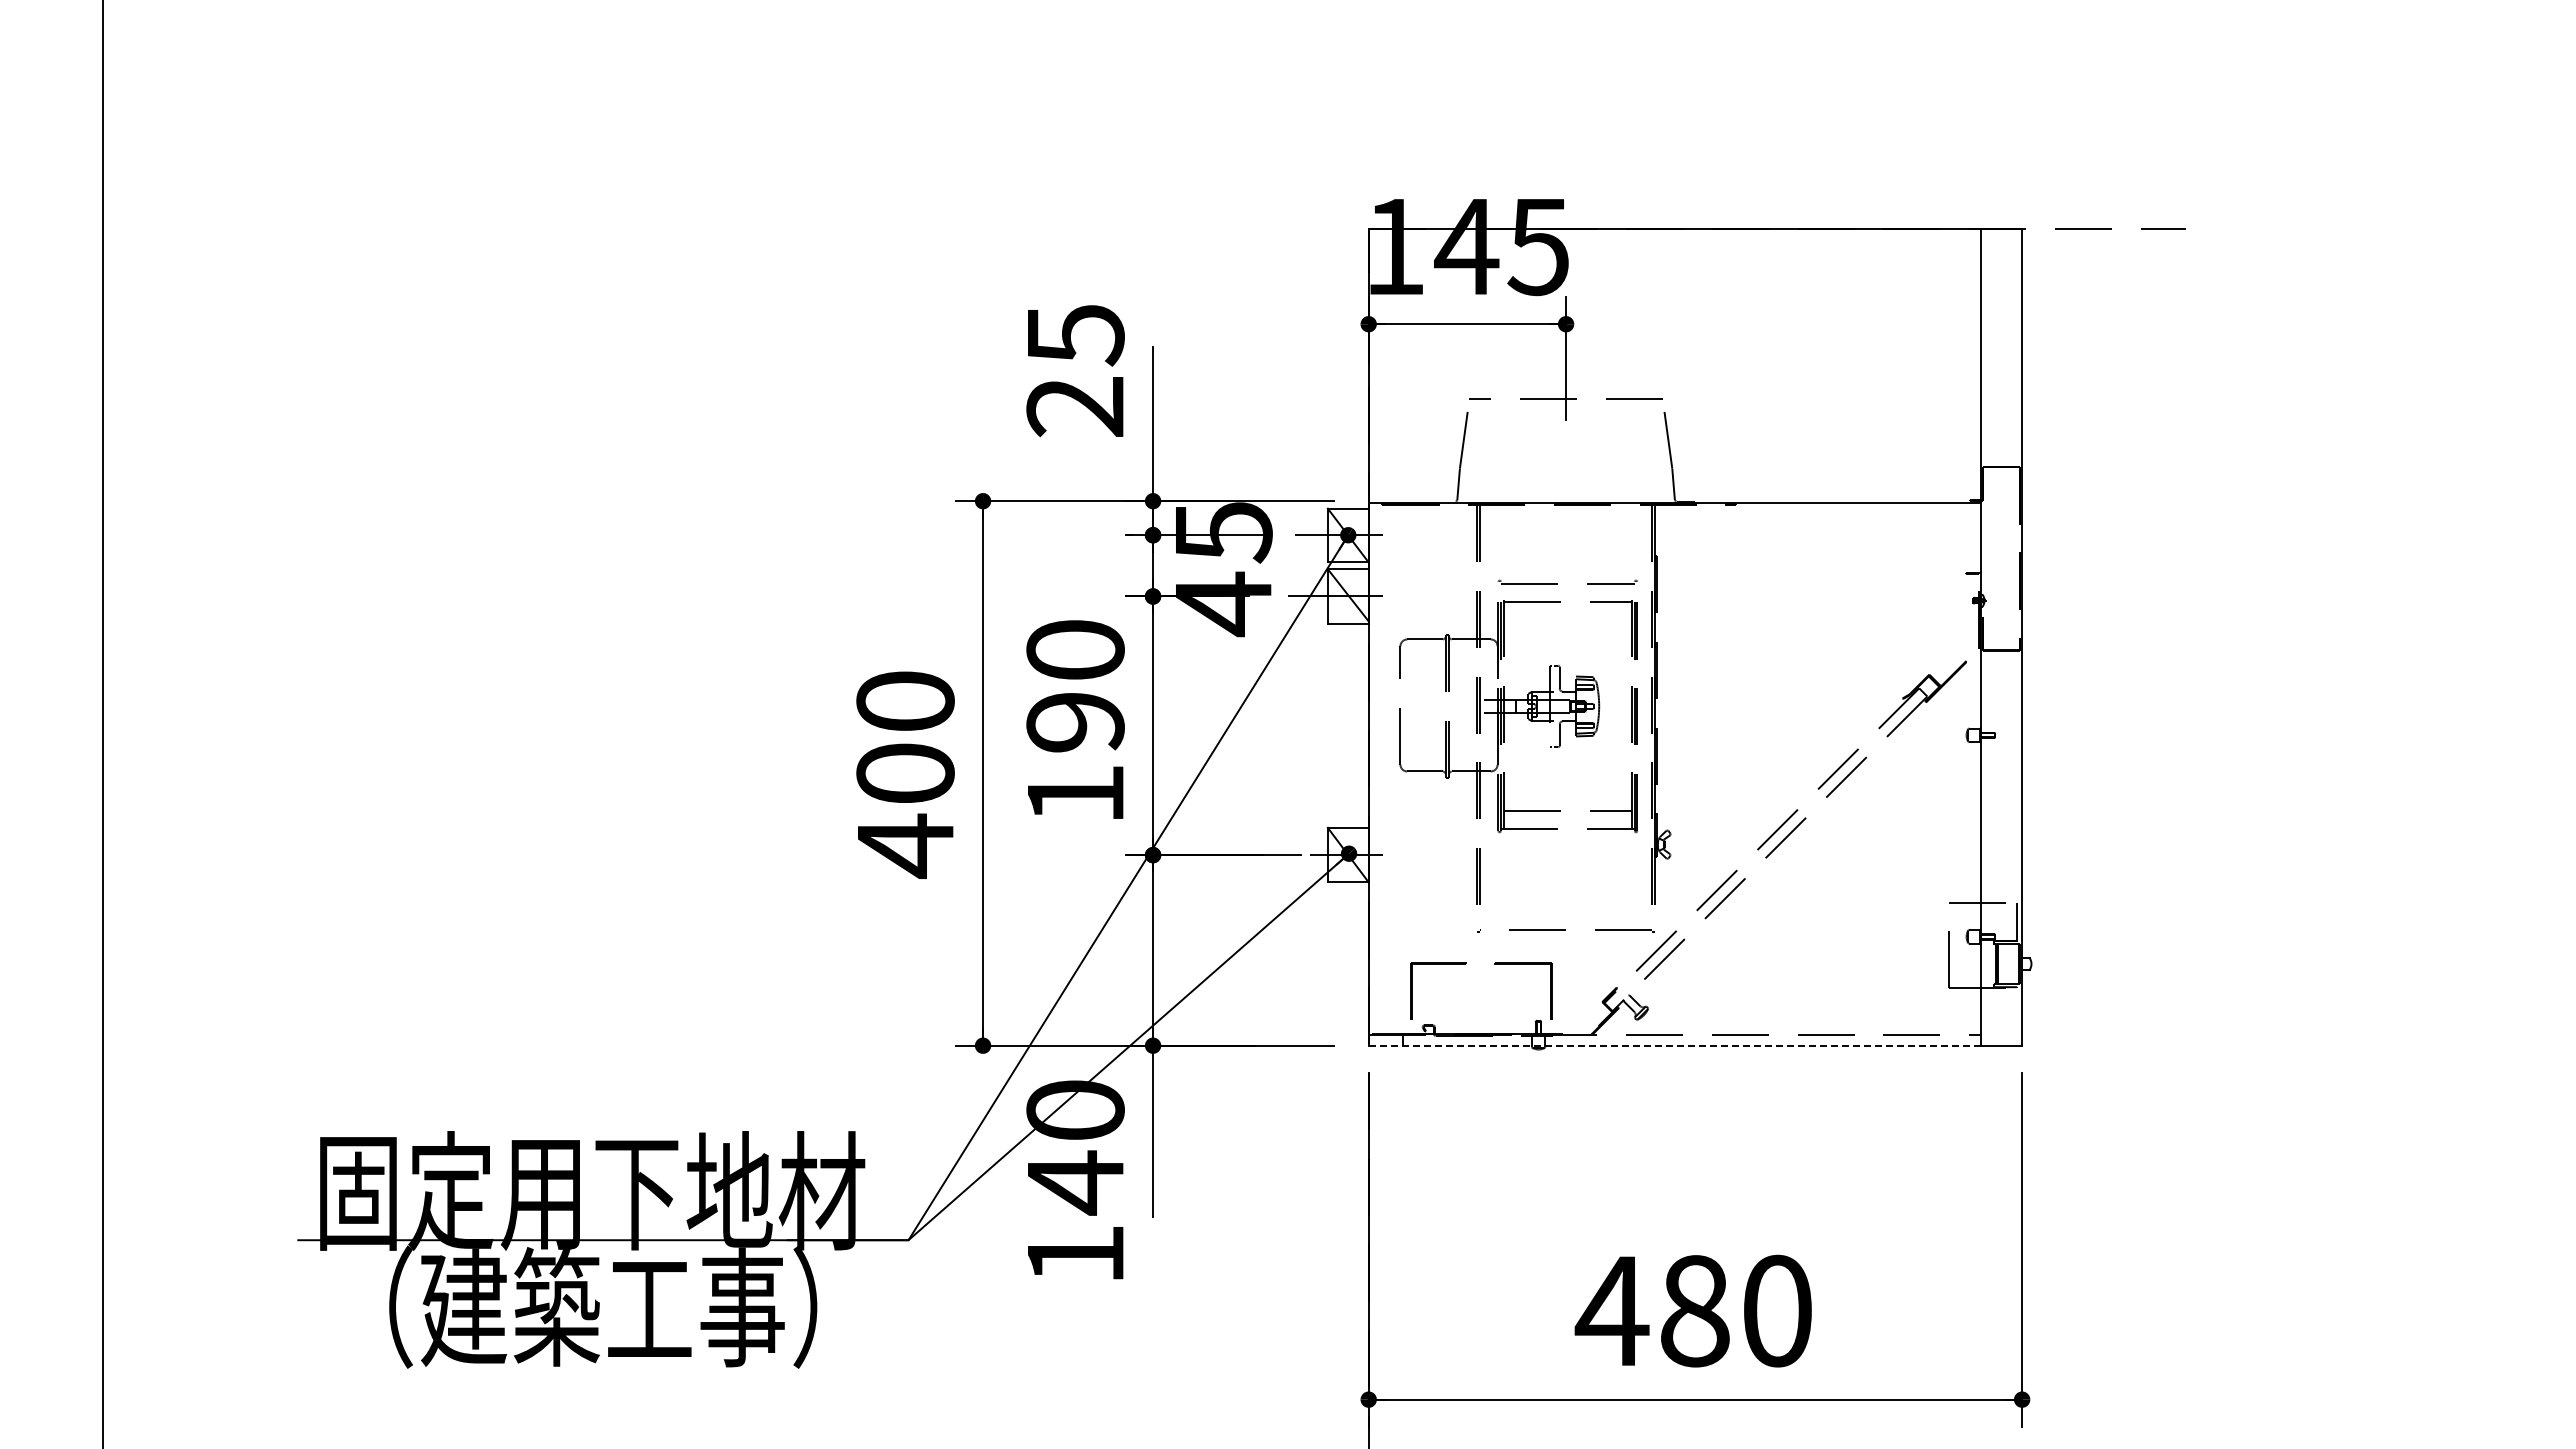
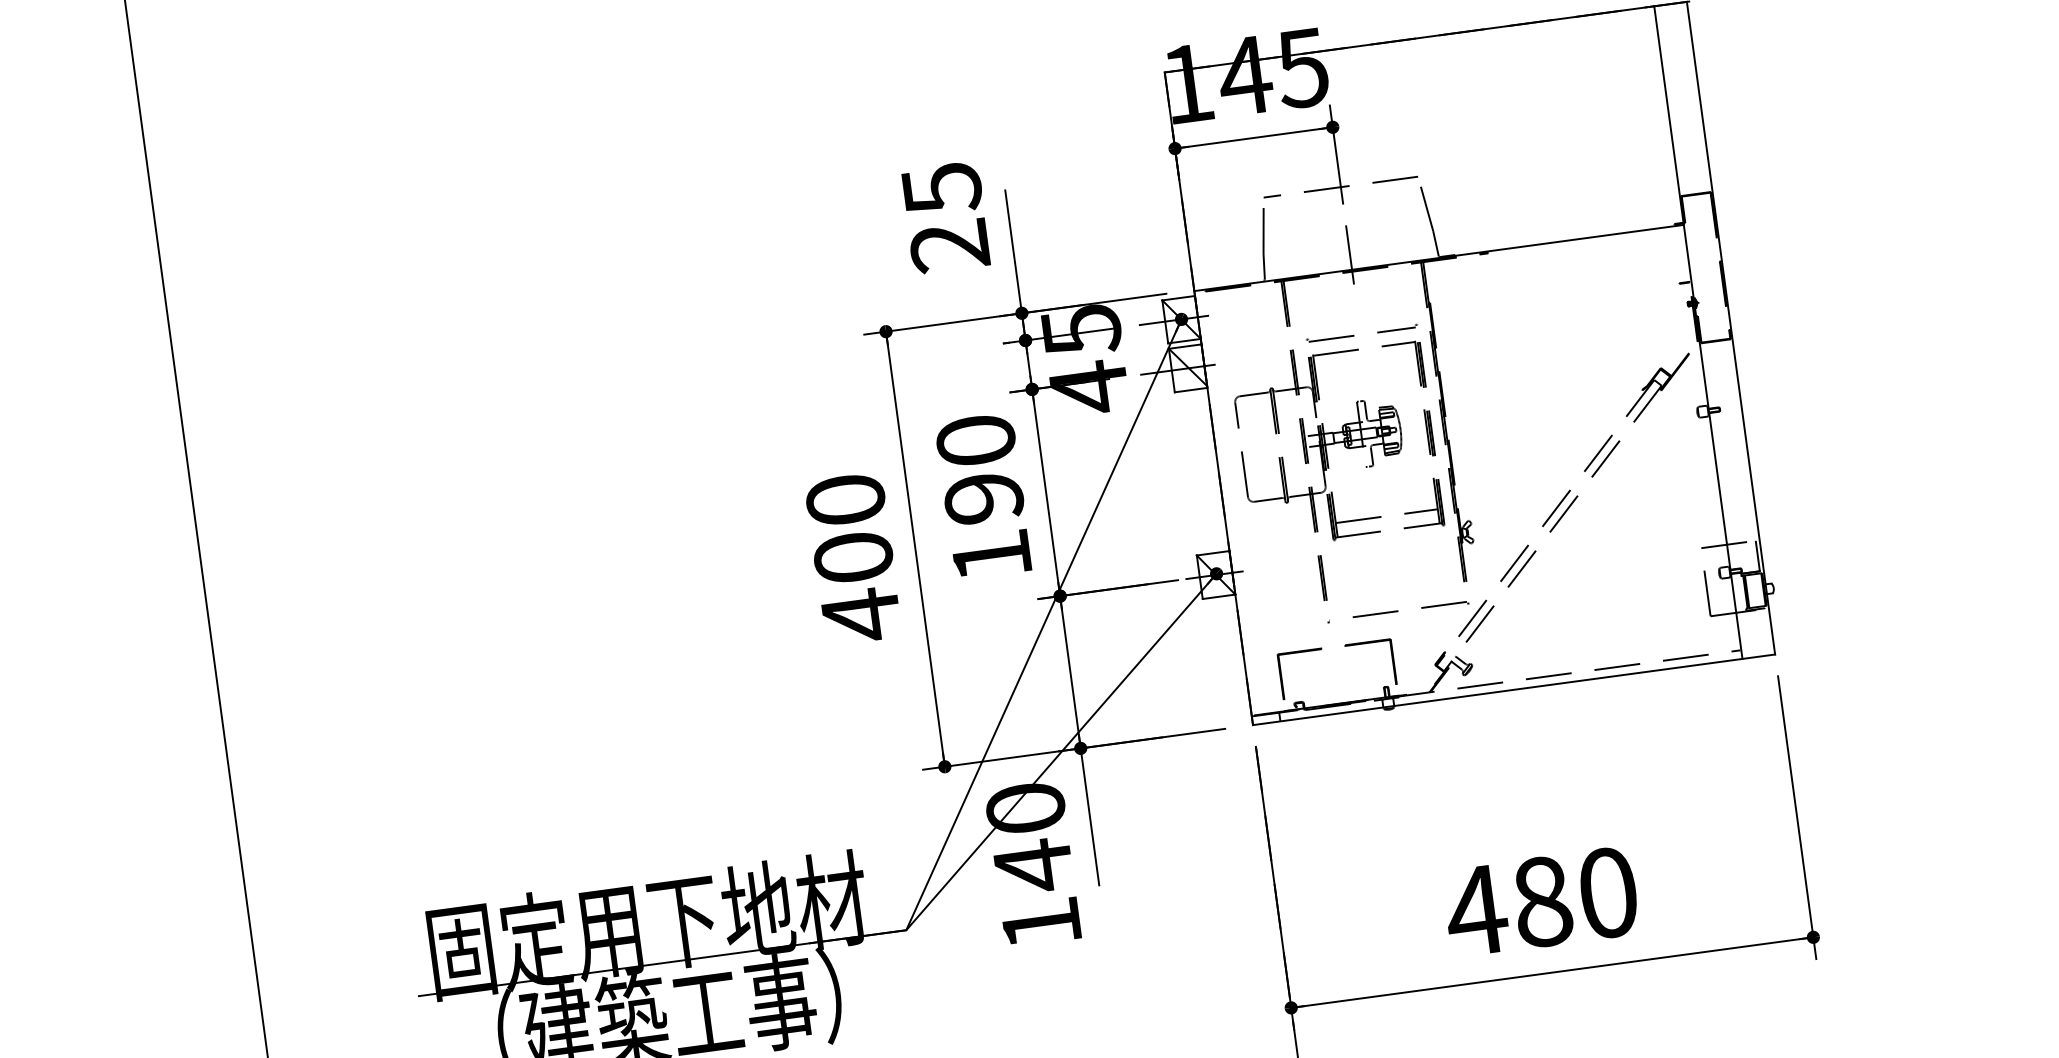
line: (1566, 484) -> (1350, 255), added
line: (1674, 1045) -> (1497, 691), dashed -> solid

